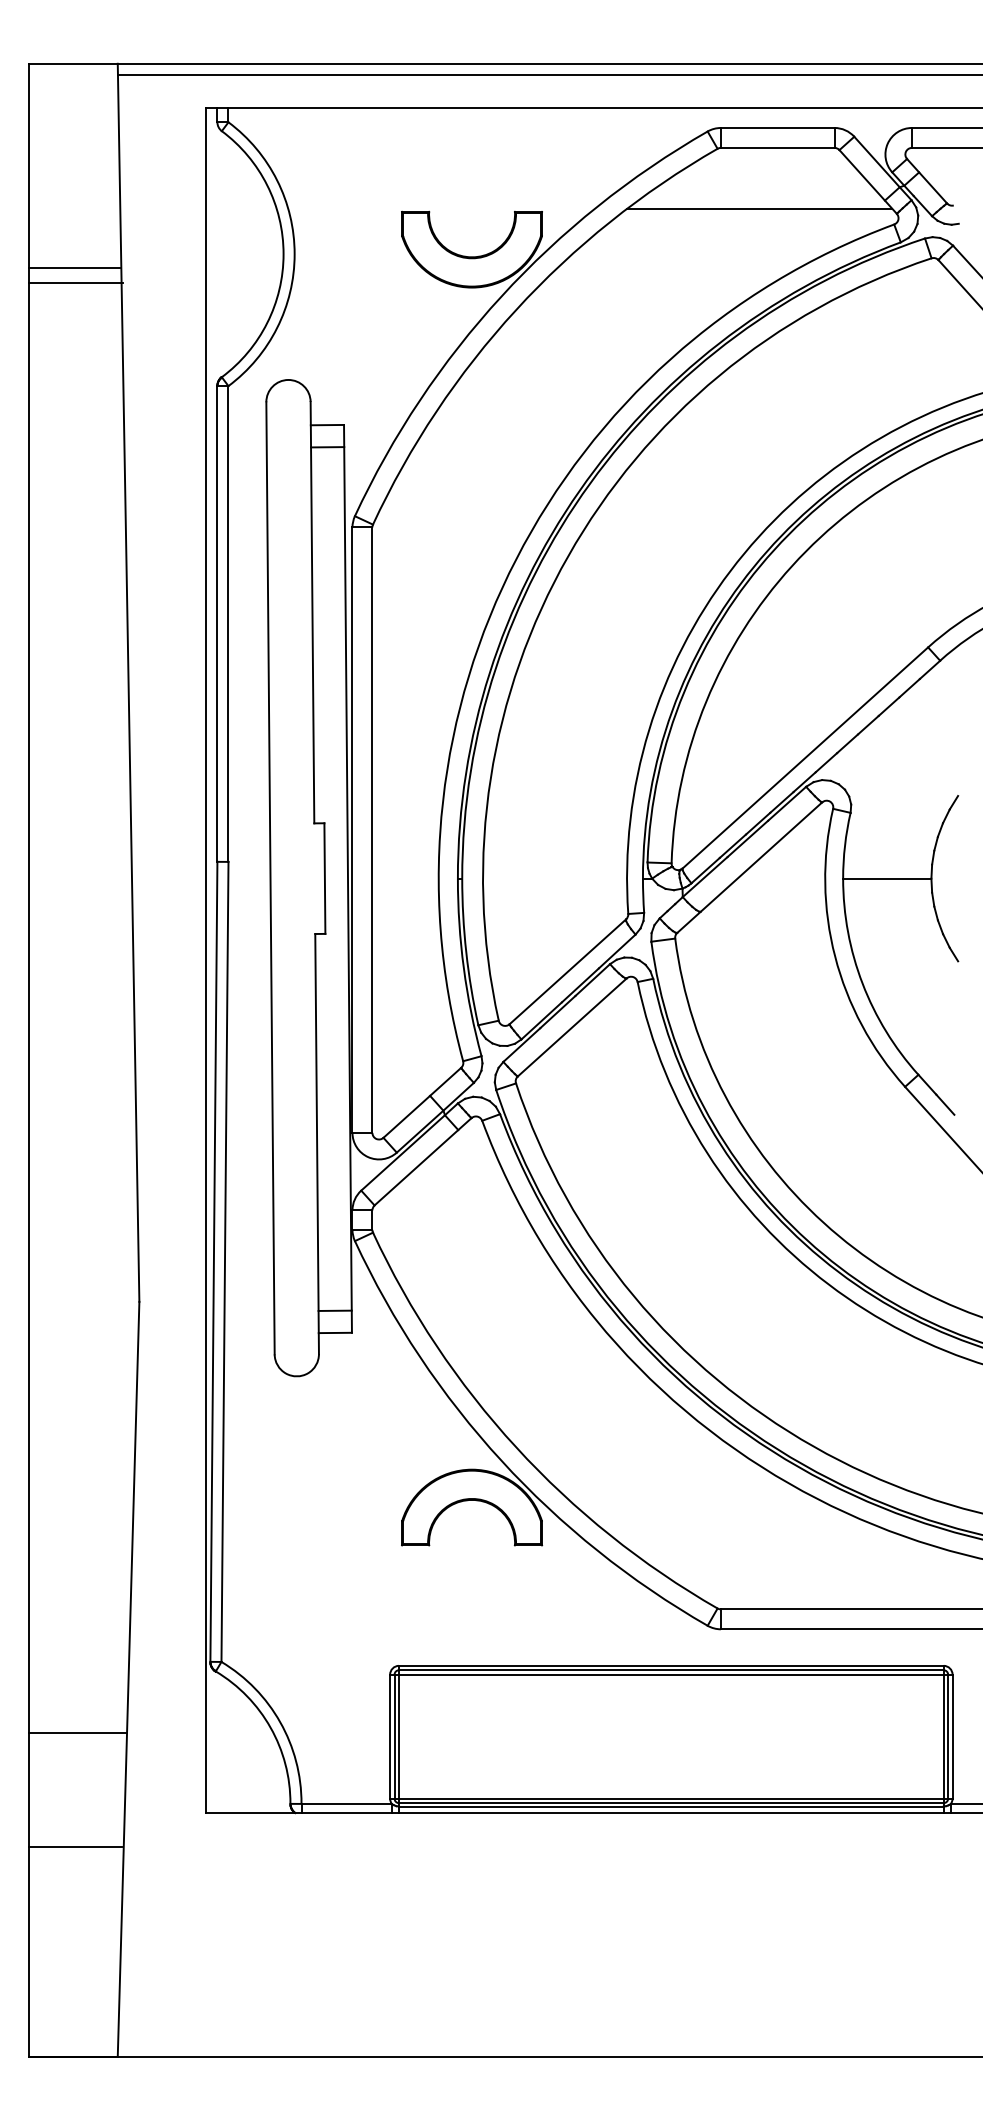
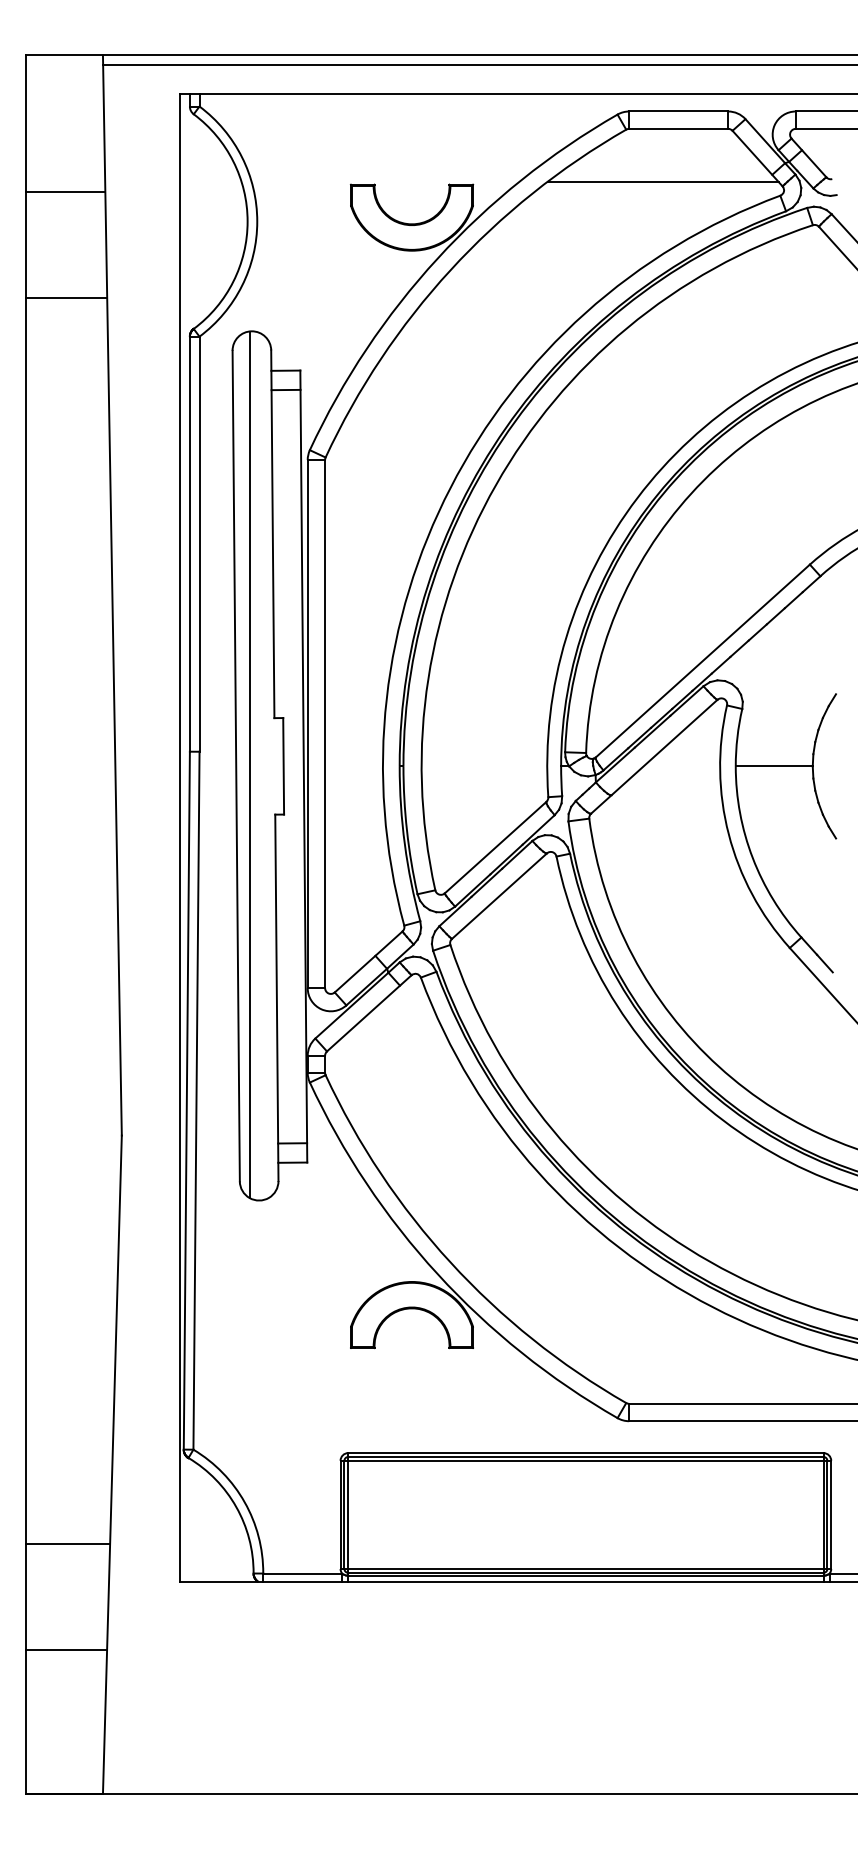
line: (74, 267) -> (65, 191), moved
line: (75, 282) -> (66, 297), moved
line: (285, 876) -> (249, 764), added
line: (77, 1732) -> (67, 1543), moved
line: (75, 1847) -> (66, 1650), moved

